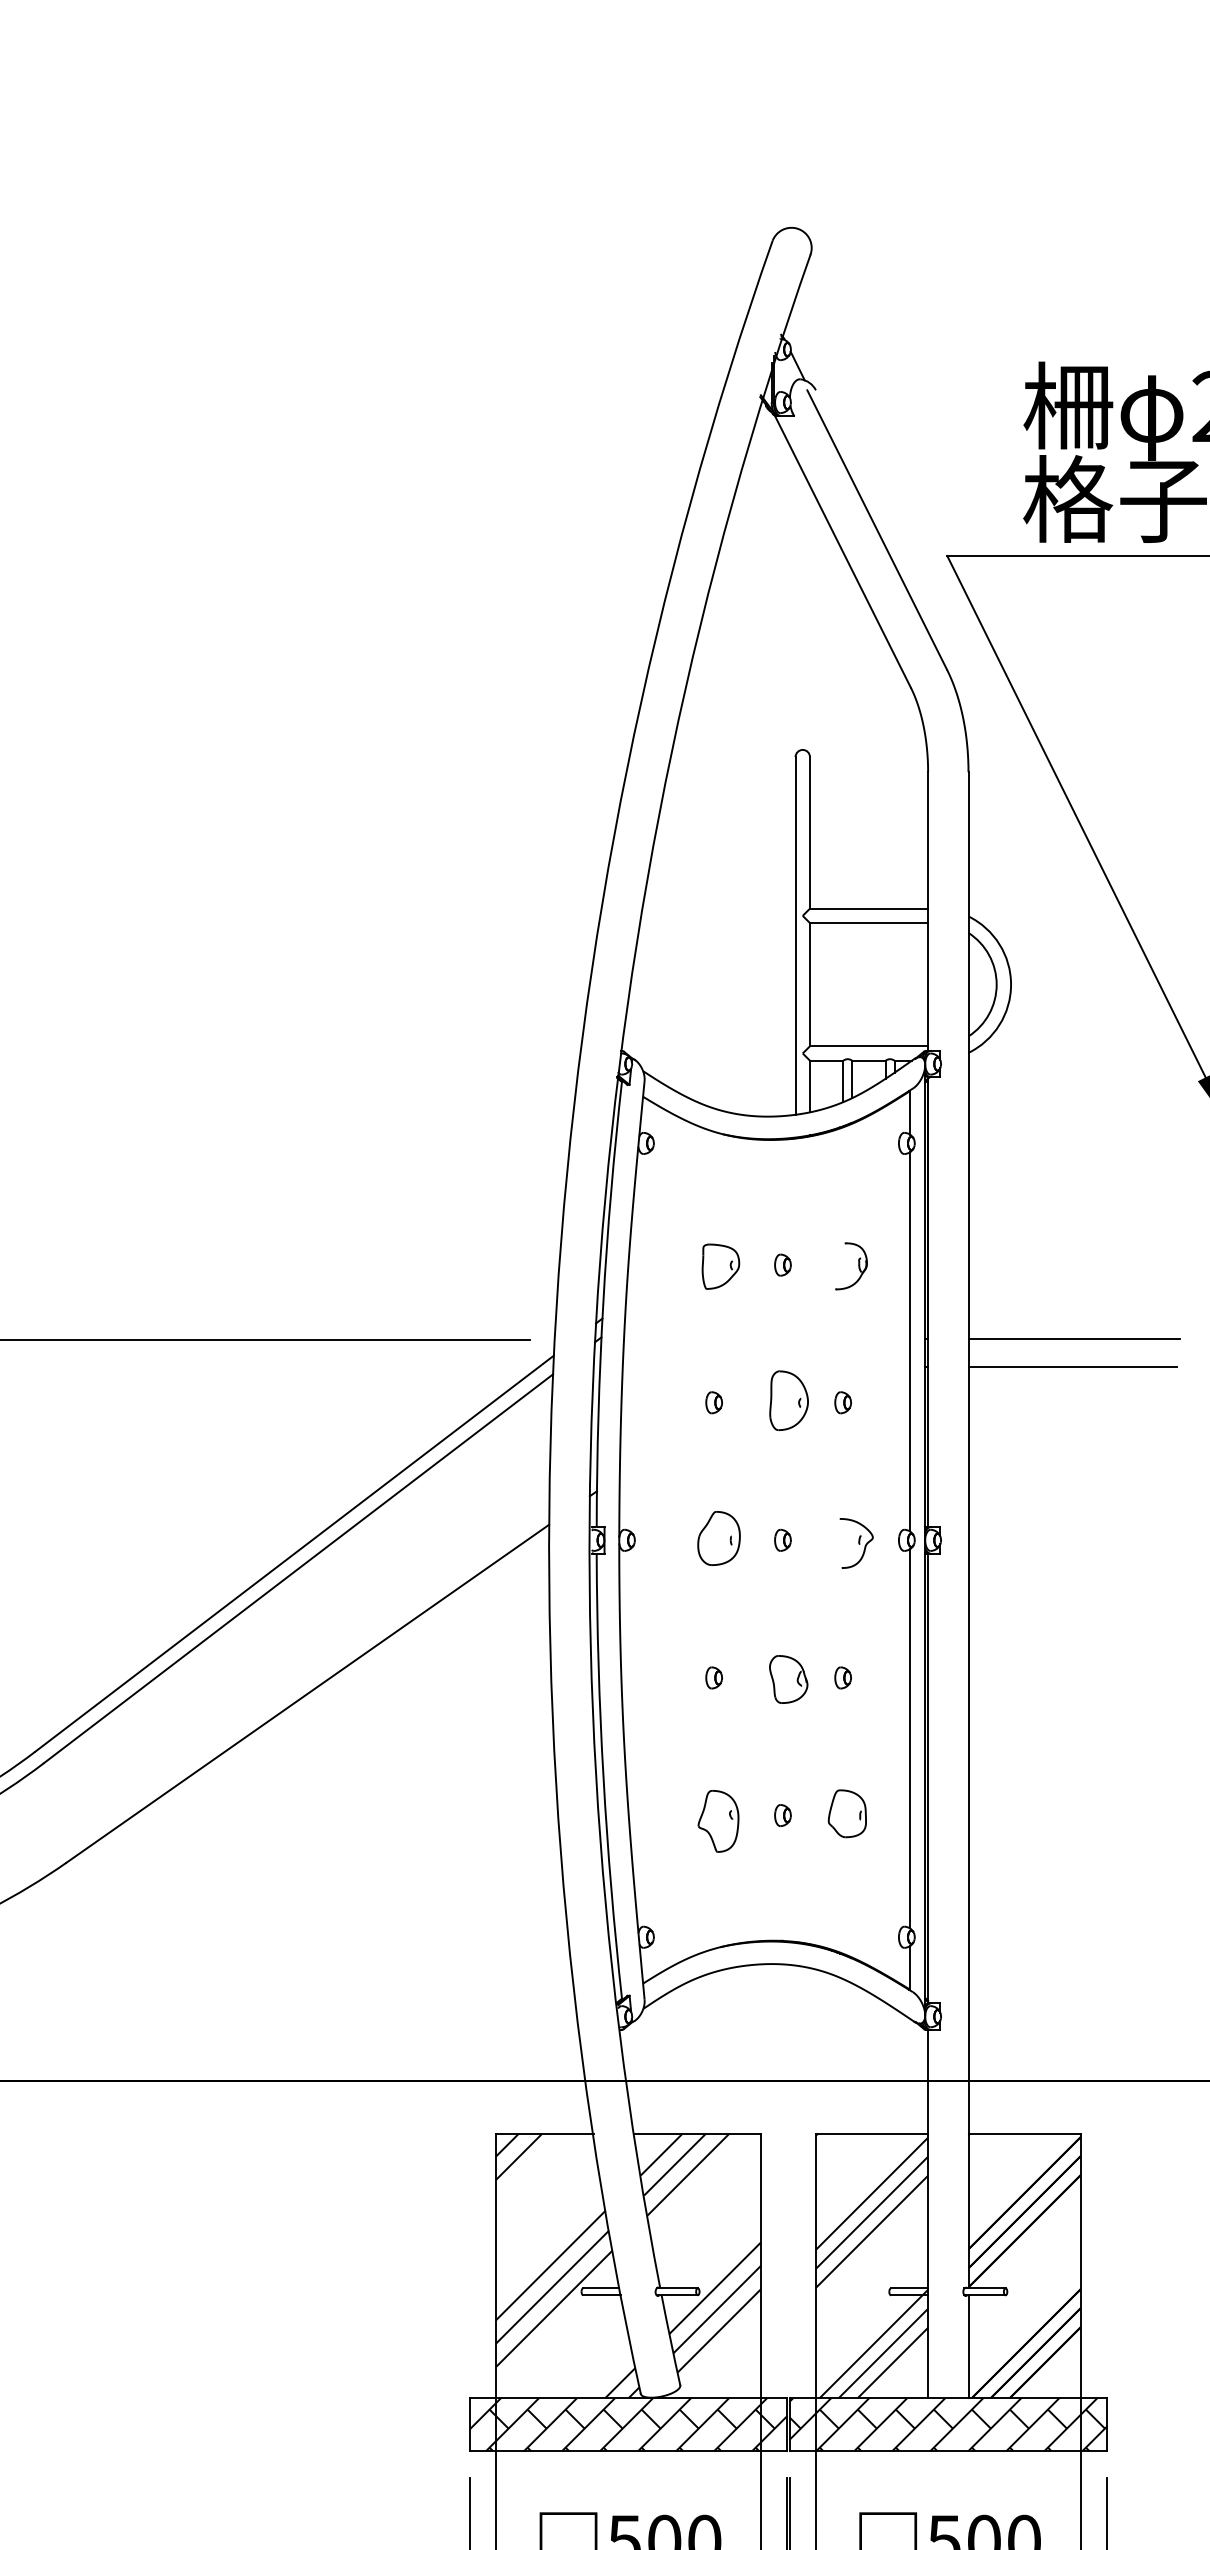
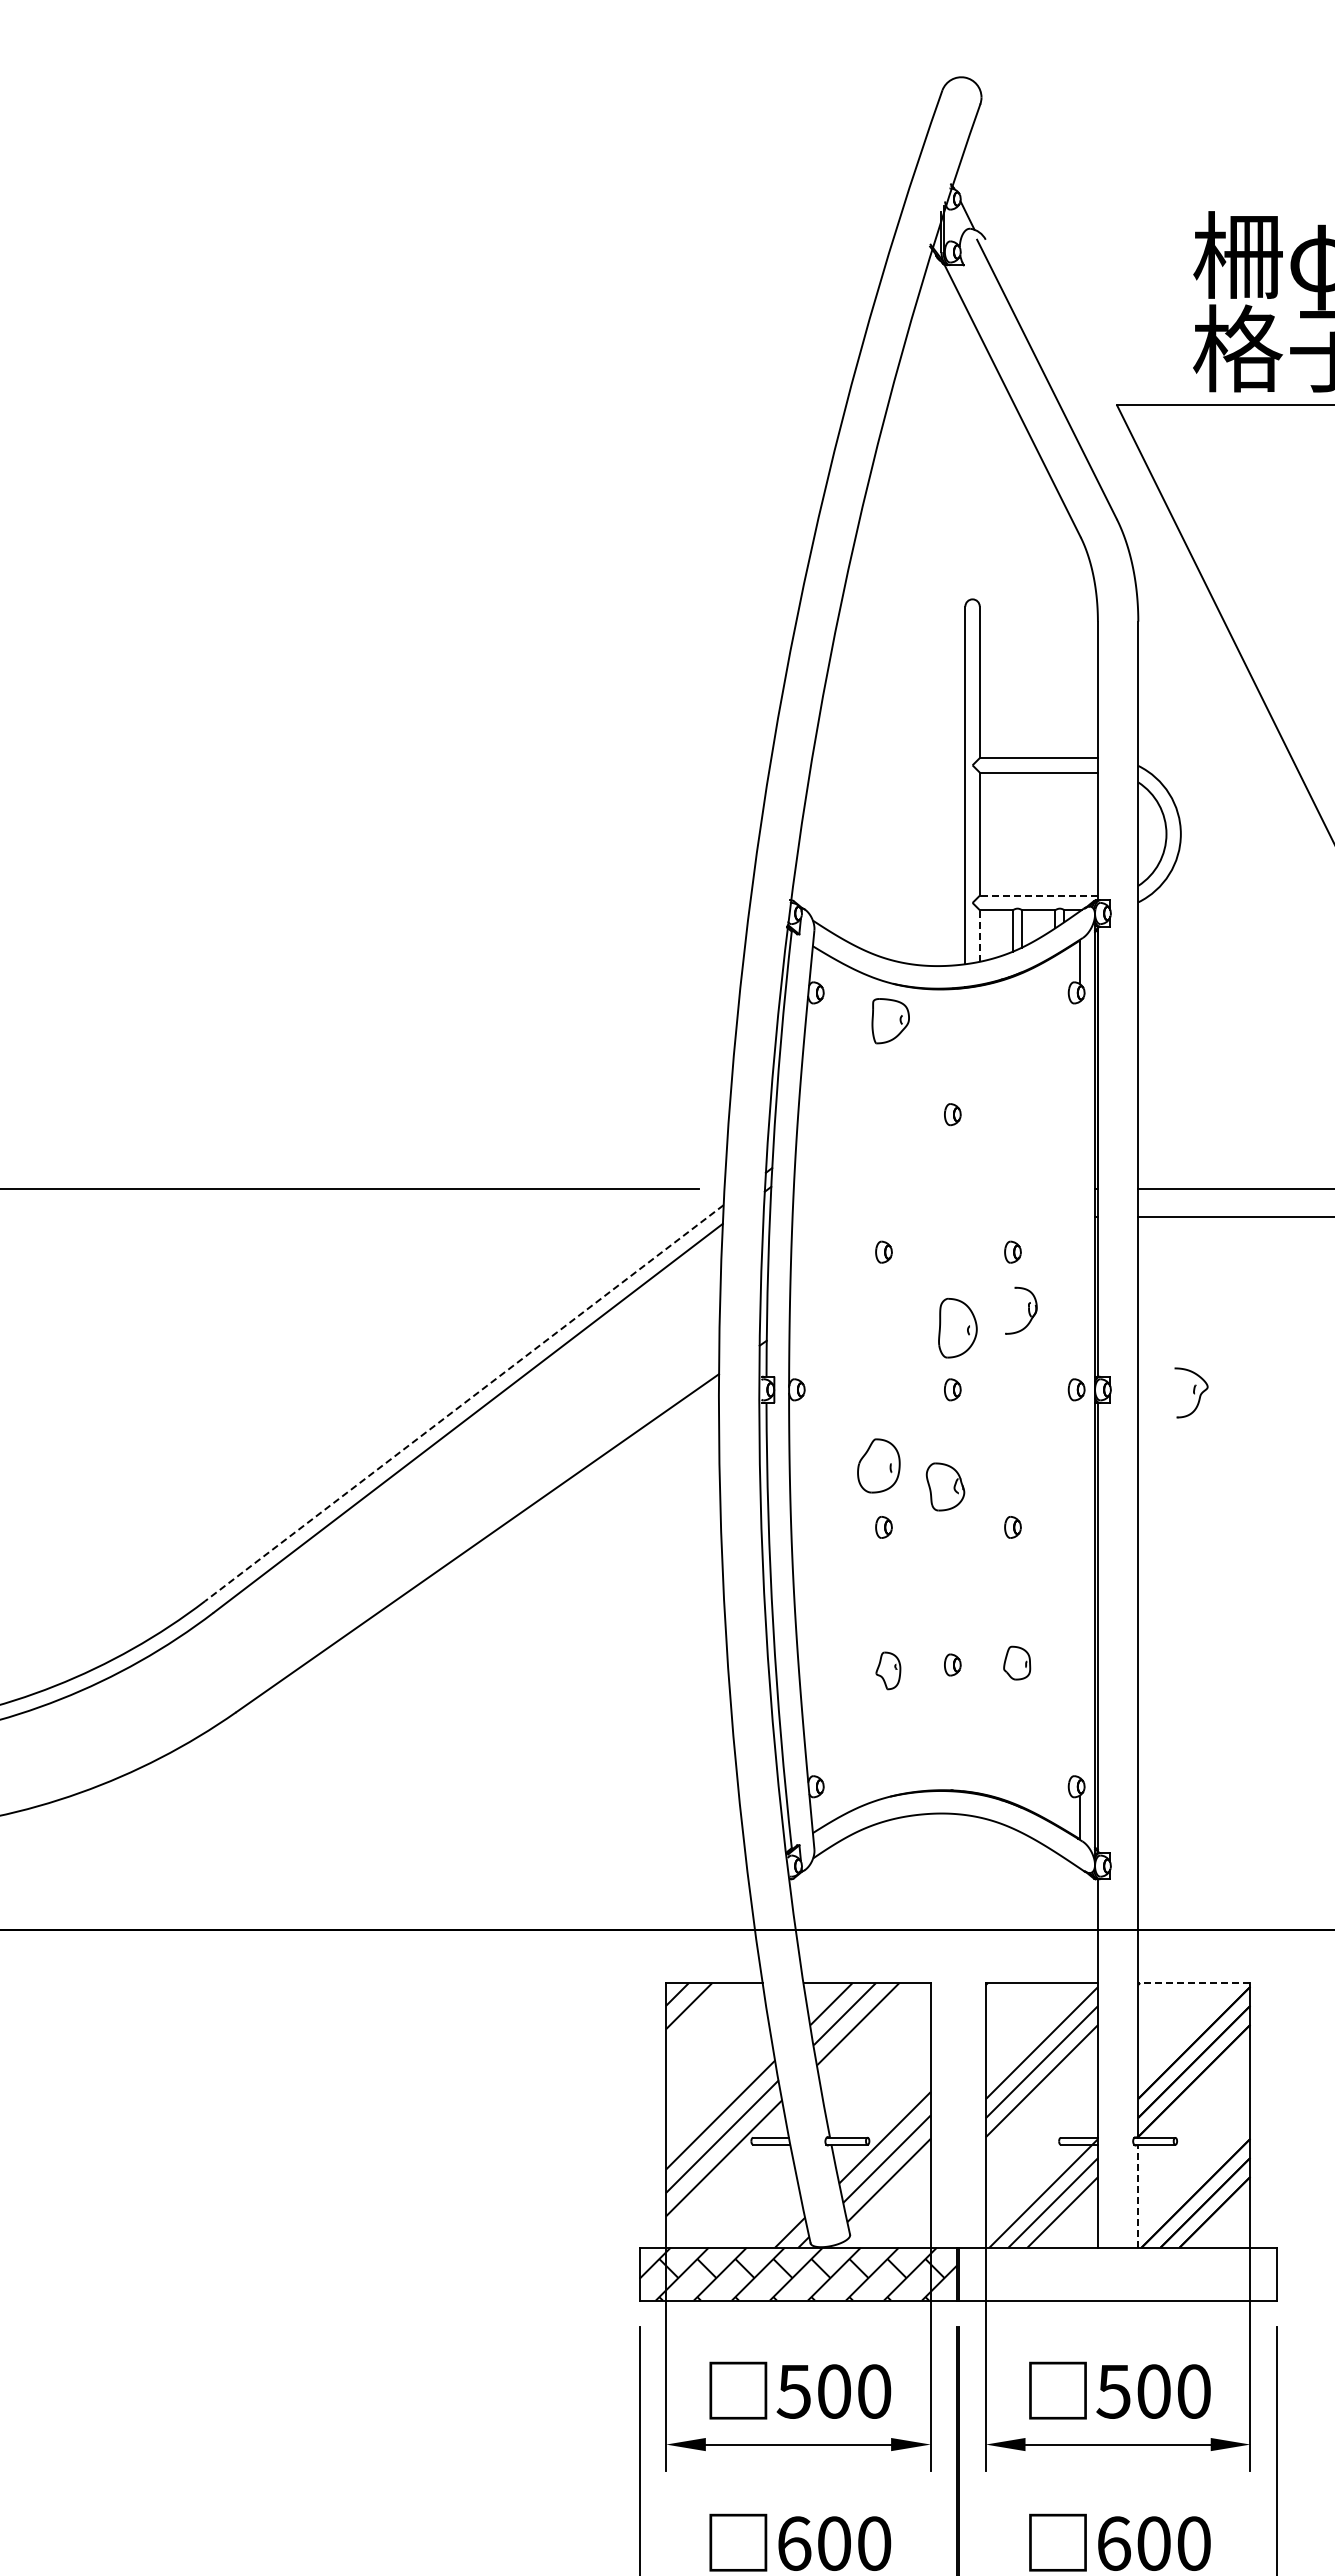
line: (868, 1046) -> (1038, 895), solid -> dashed
line: (809, 1086) -> (979, 935), solid -> dashed
part: (858, 1266) -> (1028, 1310), moved
part: (720, 1267) -> (890, 1021), moved
line: (909, 1341) -> (1079, 1190), removed
part: (788, 1401) -> (957, 1328), moved
part: (718, 1538) -> (878, 1465), moved
part: (856, 1543) -> (1191, 1392), moved
line: (293, 1554) -> (463, 1403), solid -> dashed
part: (788, 1679) -> (945, 1486), moved
line: (909, 1738) -> (1079, 1587), removed
part: (846, 1813) -> (1016, 1662), size x0.7
part: (718, 1821) -> (888, 1670), size x0.6
line: (1023, 2134) -> (1193, 1983), solid -> dashed
line: (968, 2346) -> (1138, 2195), solid -> dashed
hatch: (947, 2424) -> (1117, 2273), removed

